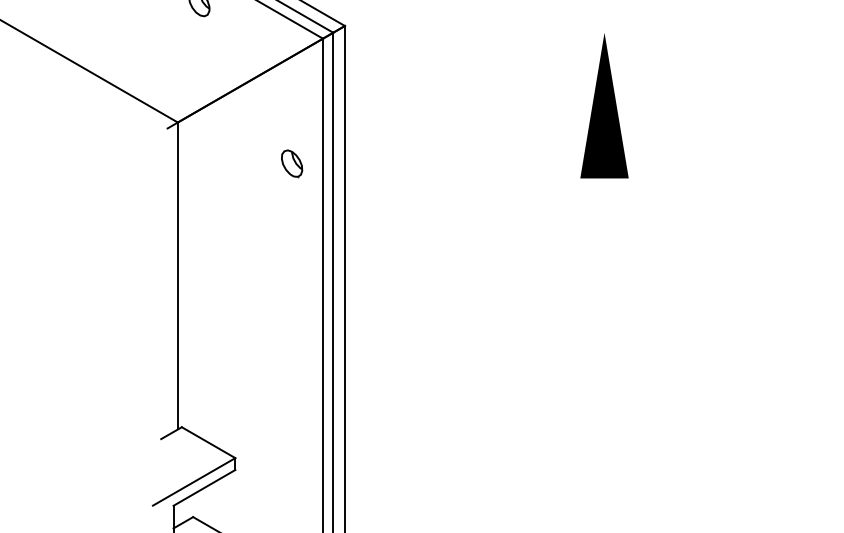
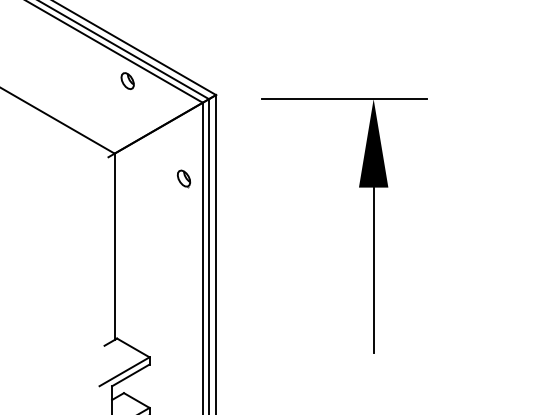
line: (556, 33) -> (344, 99), added
line: (604, 315) -> (373, 270), added

